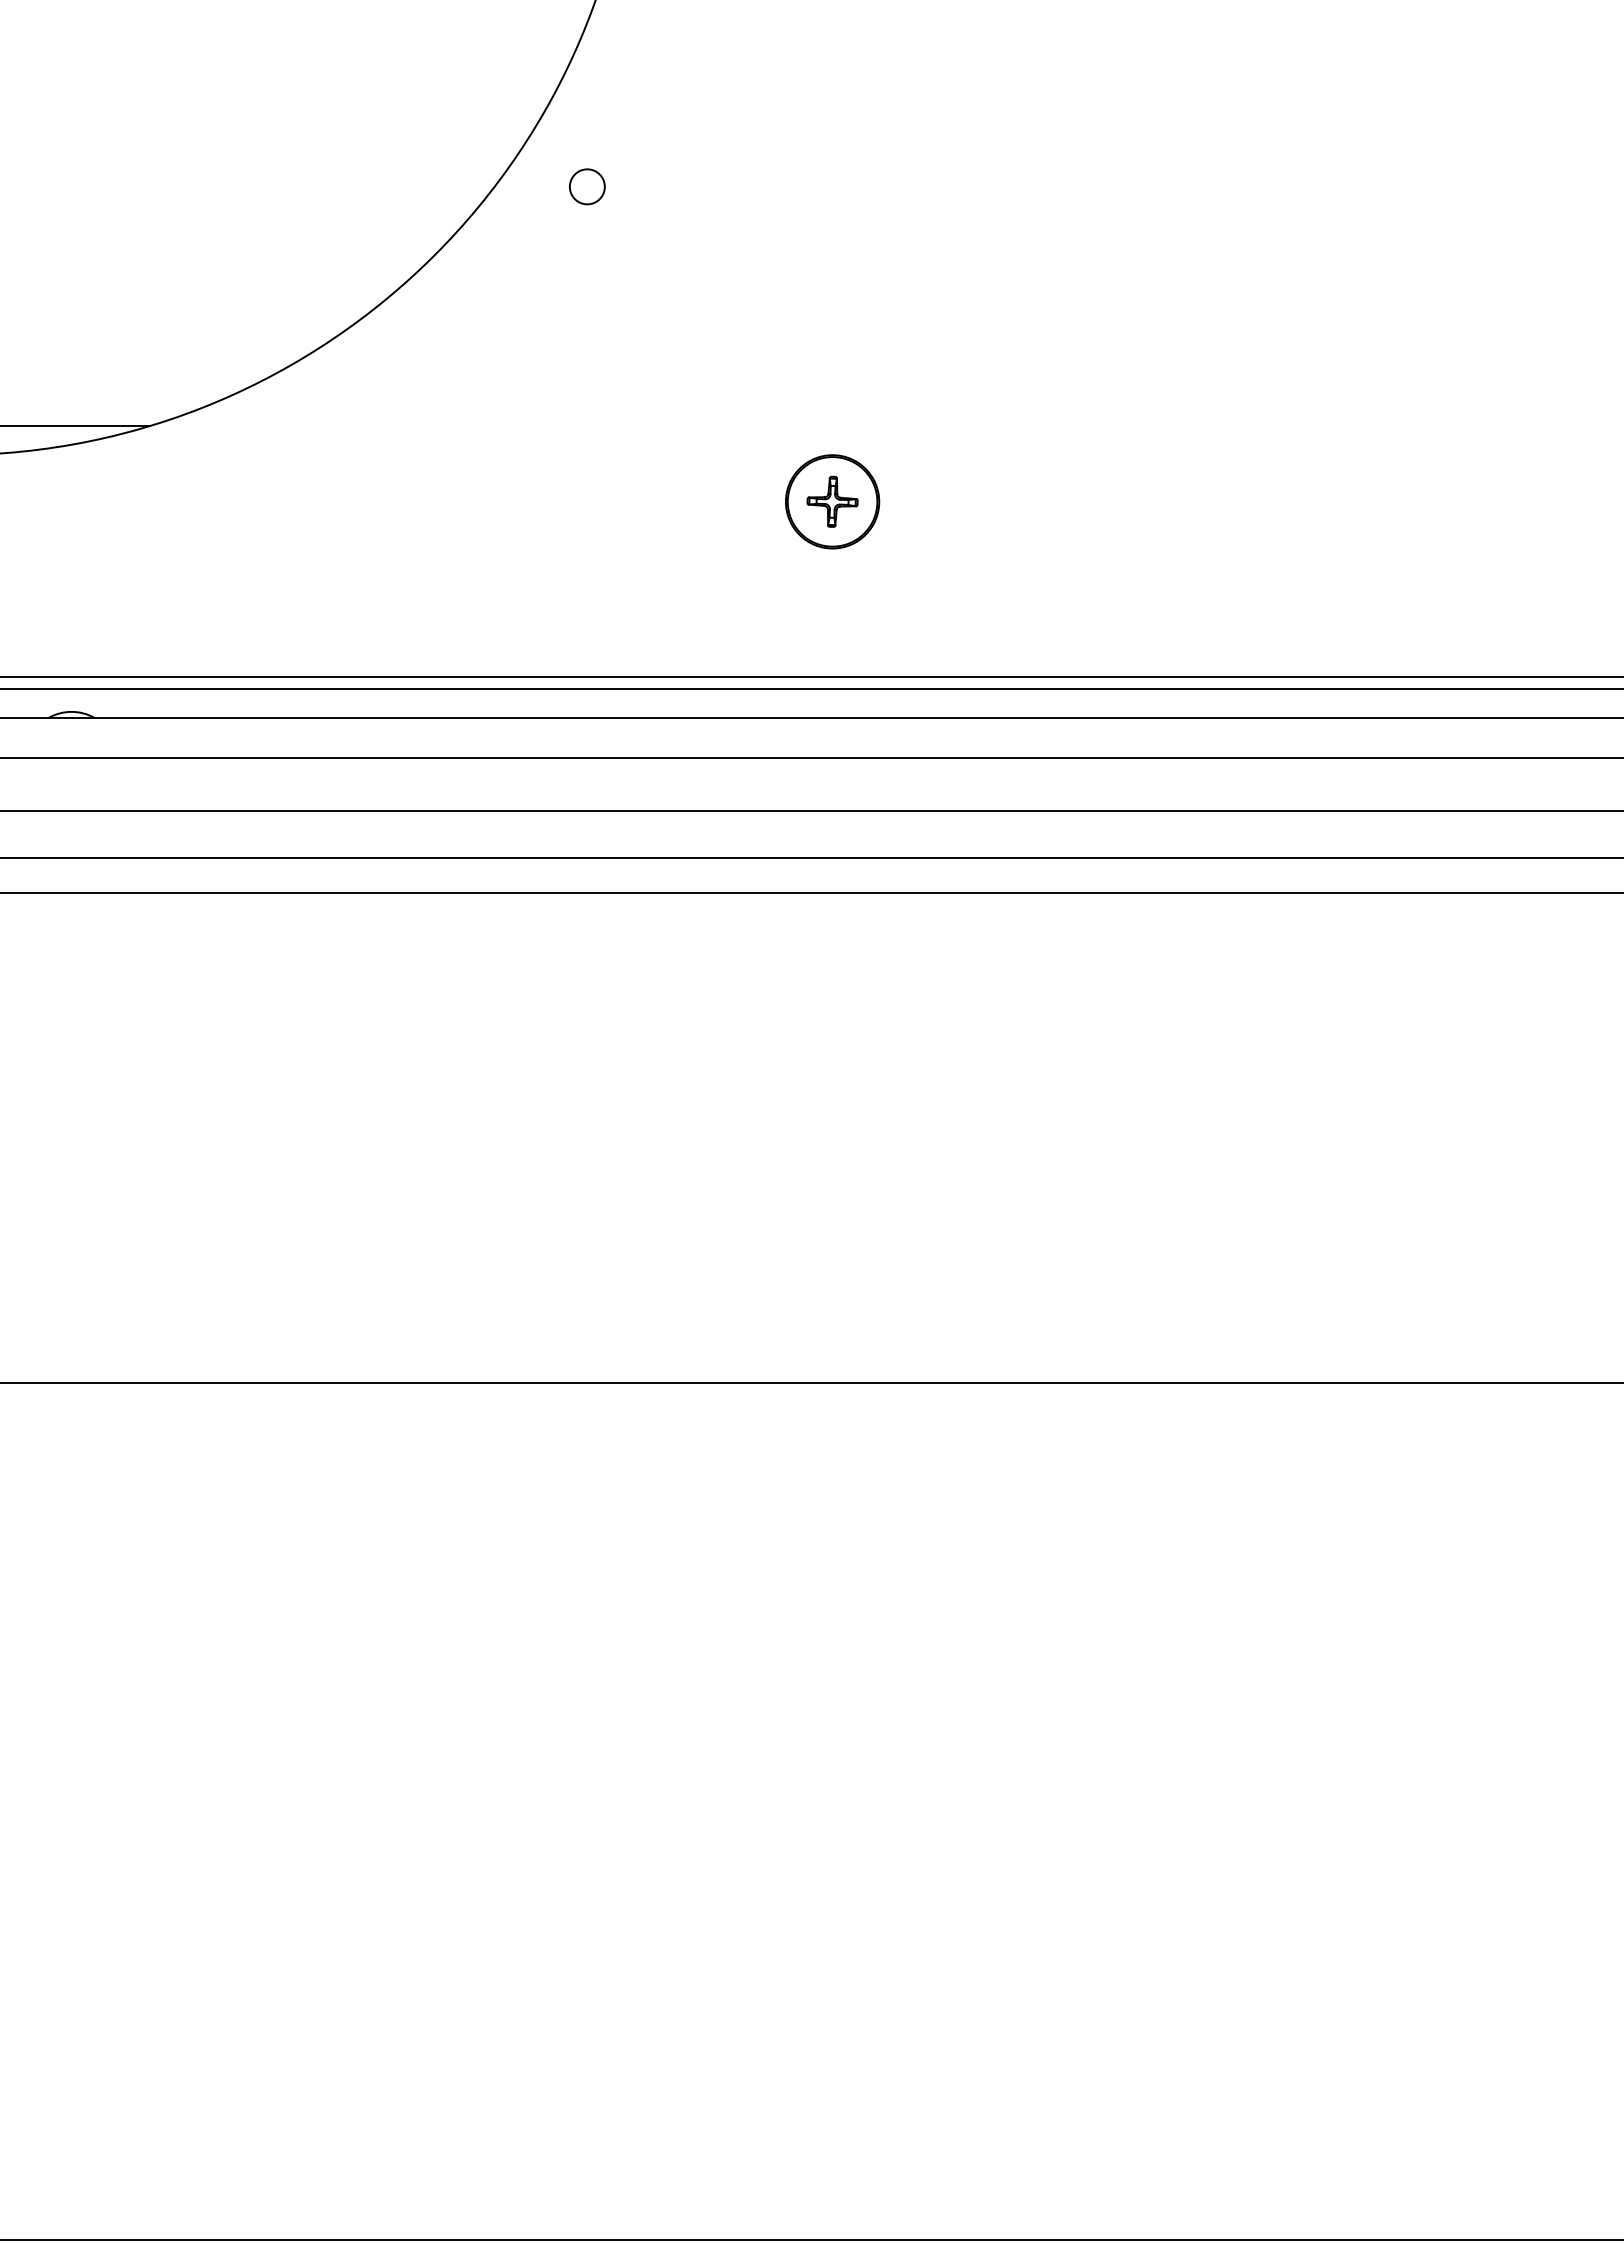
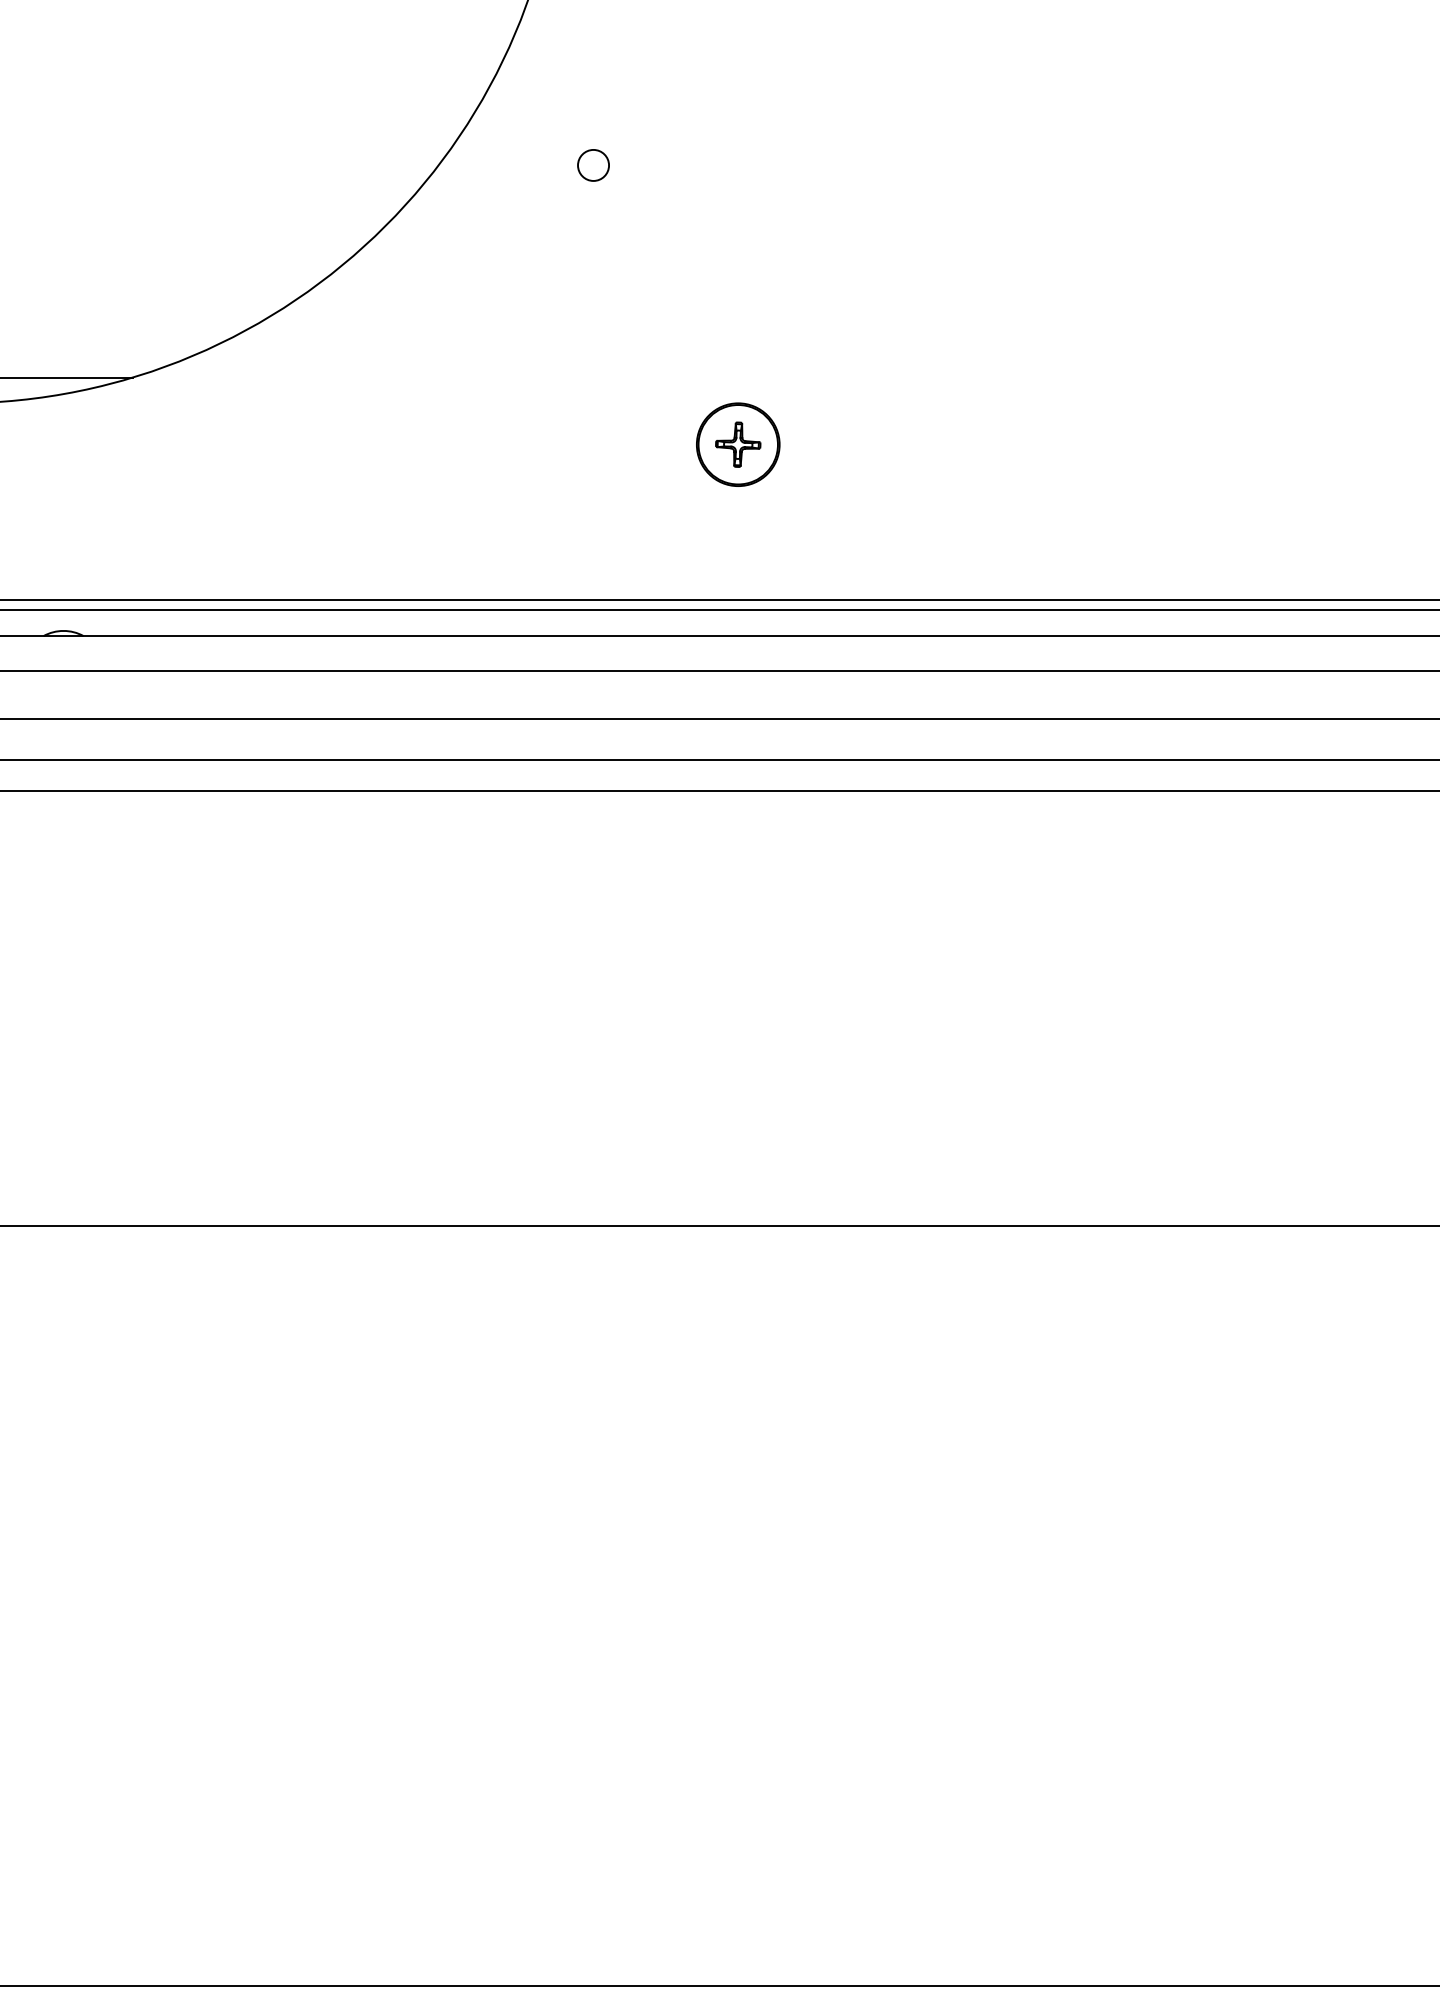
circle: (587, 186) -> (593, 165), moved

